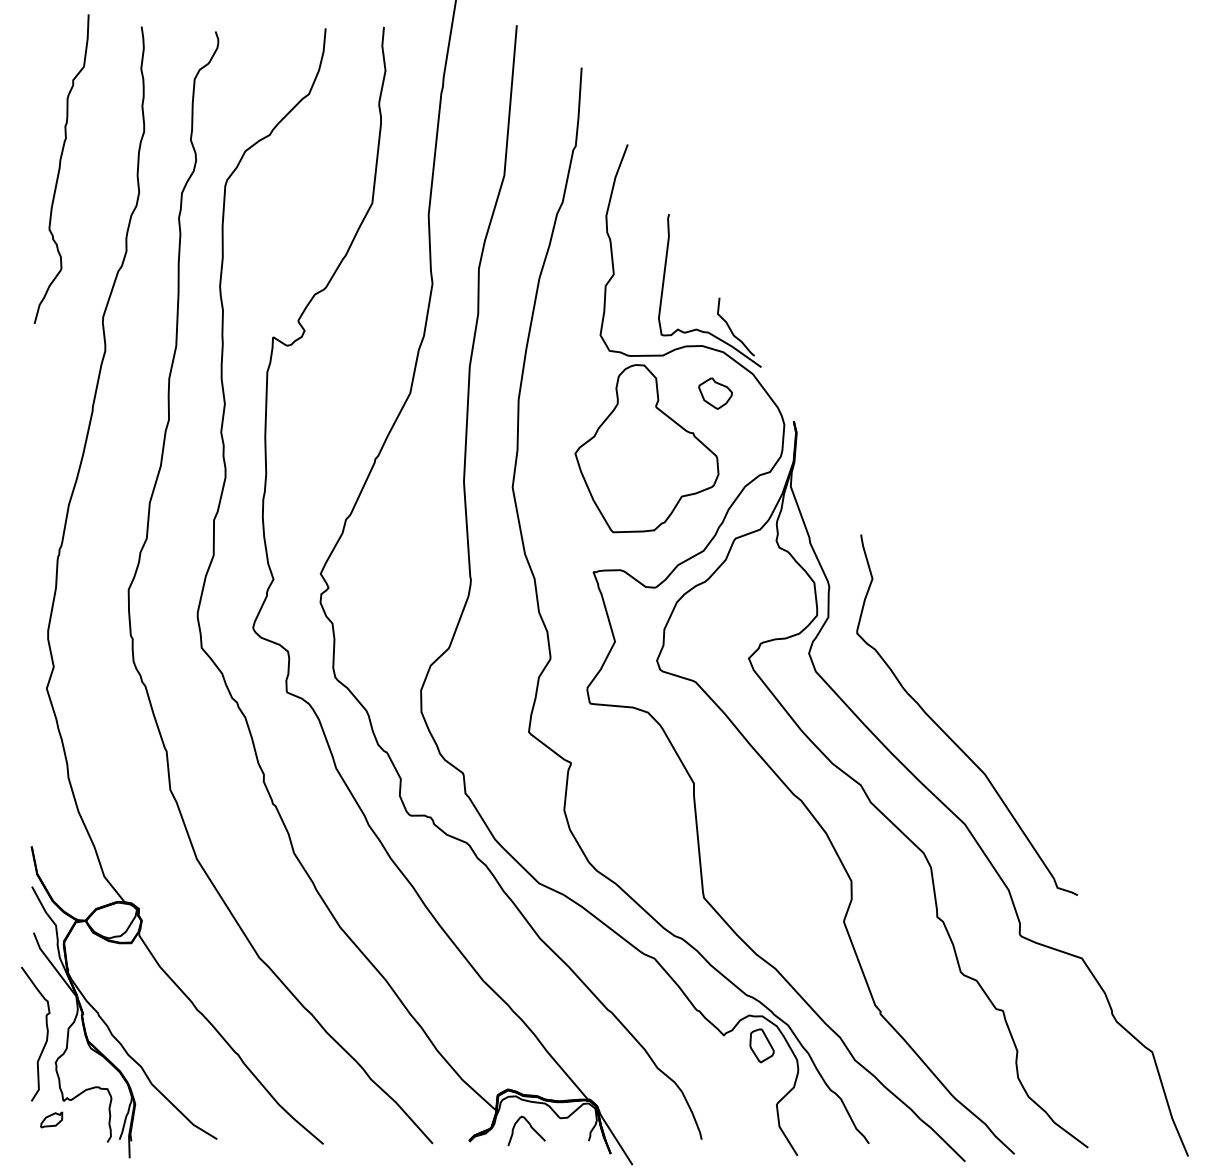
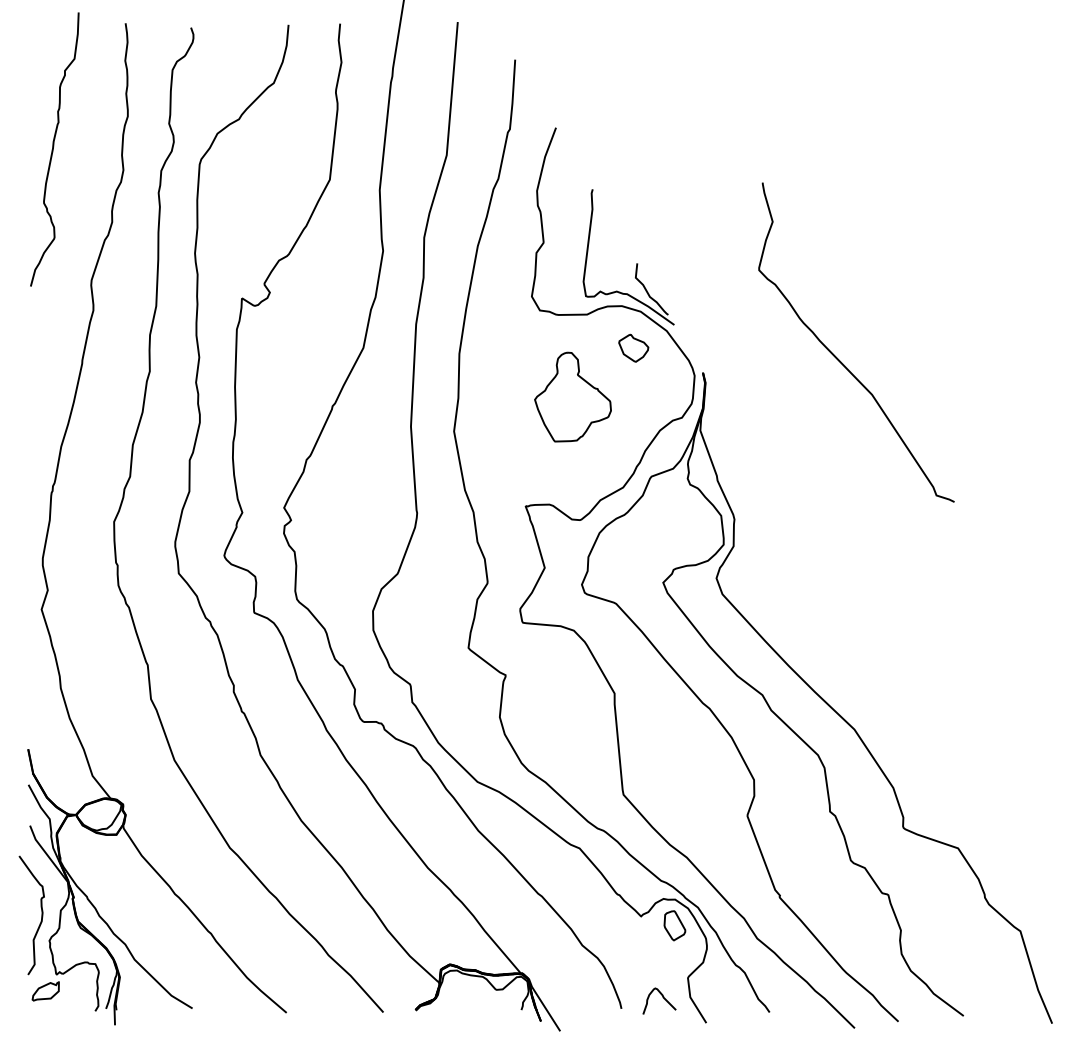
part: (646, 448) -> (572, 396), size x0.6
curve: (947, 734) -> (839, 359), moved
part: (51, 1119) -> (45, 990), size x1.4
curve: (530, 1127) -> (662, 998), moved

